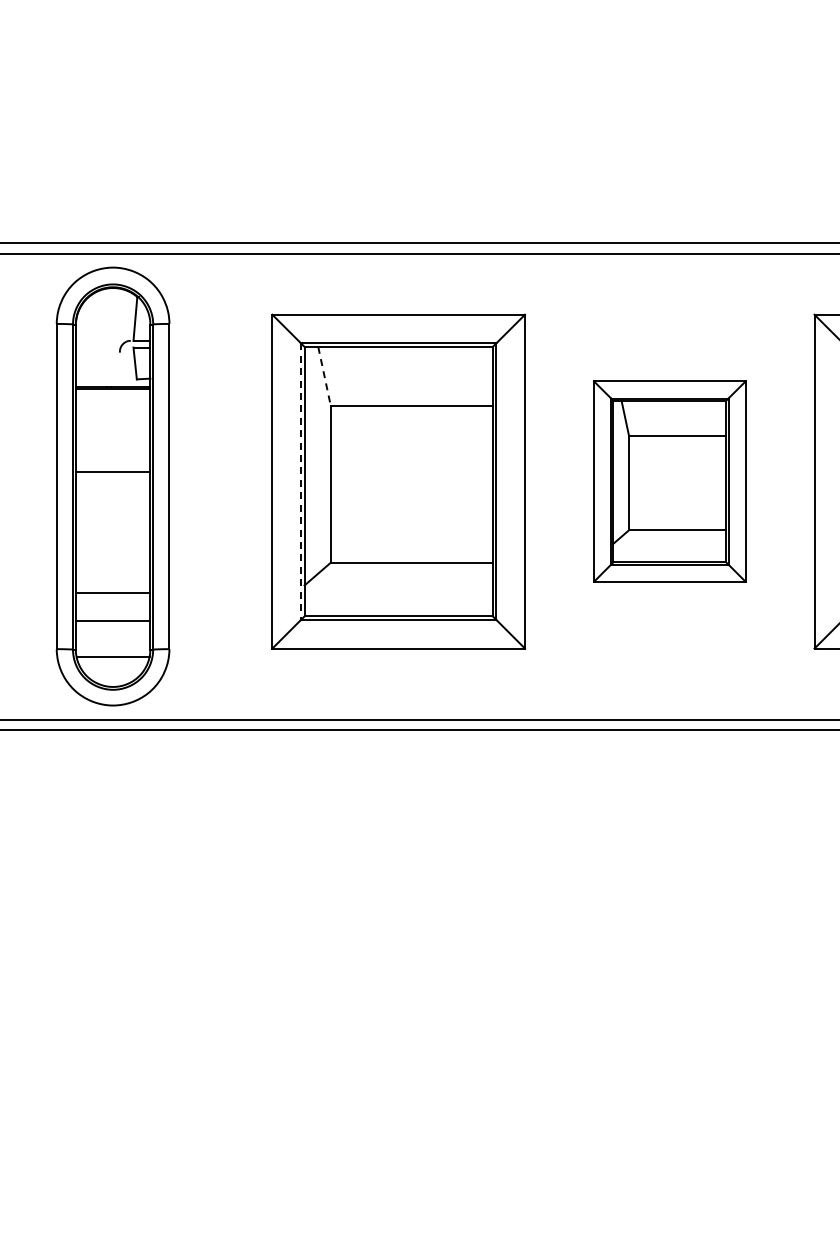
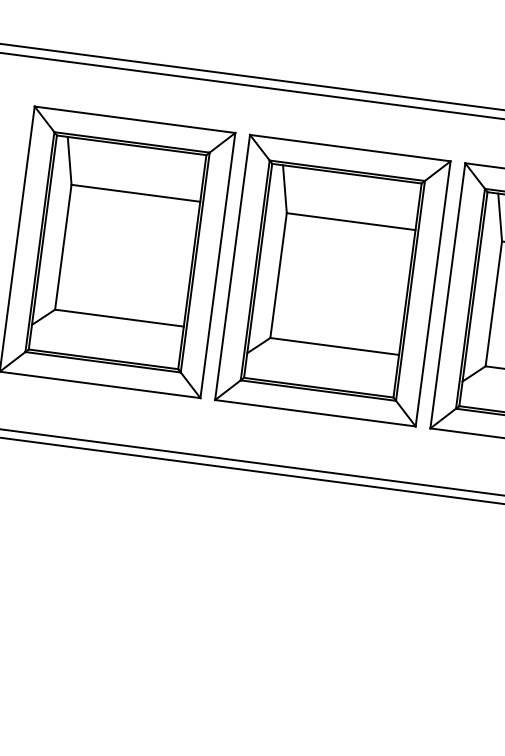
line: (324, 376) -> (69, 161), dashed -> solid
part: (669, 481) -> (332, 280), size x1.67
line: (300, 482) -> (39, 242), dashed -> solid

